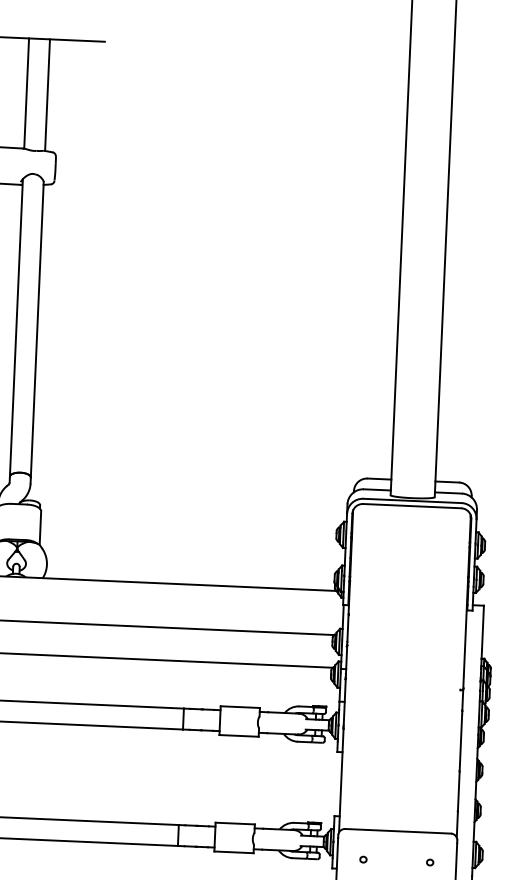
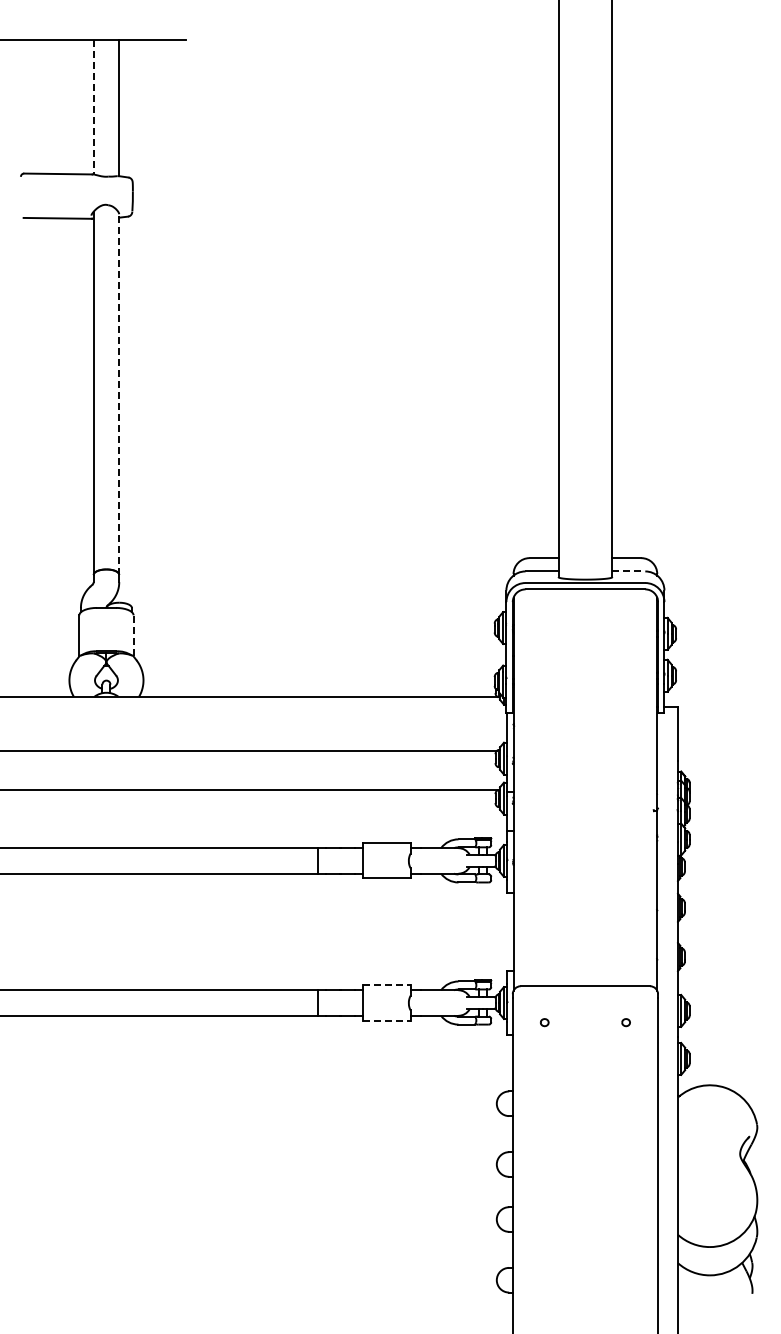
line: (26, 93) -> (93, 107), solid -> dashed
line: (37, 329) -> (119, 394), solid -> dashed
line: (449, 493) -> (629, 571), solid -> dashed
line: (40, 527) -> (133, 635), solid -> dashed
line: (235, 823) -> (386, 985), solid -> dashed
line: (233, 852) -> (386, 1020), solid -> dashed

